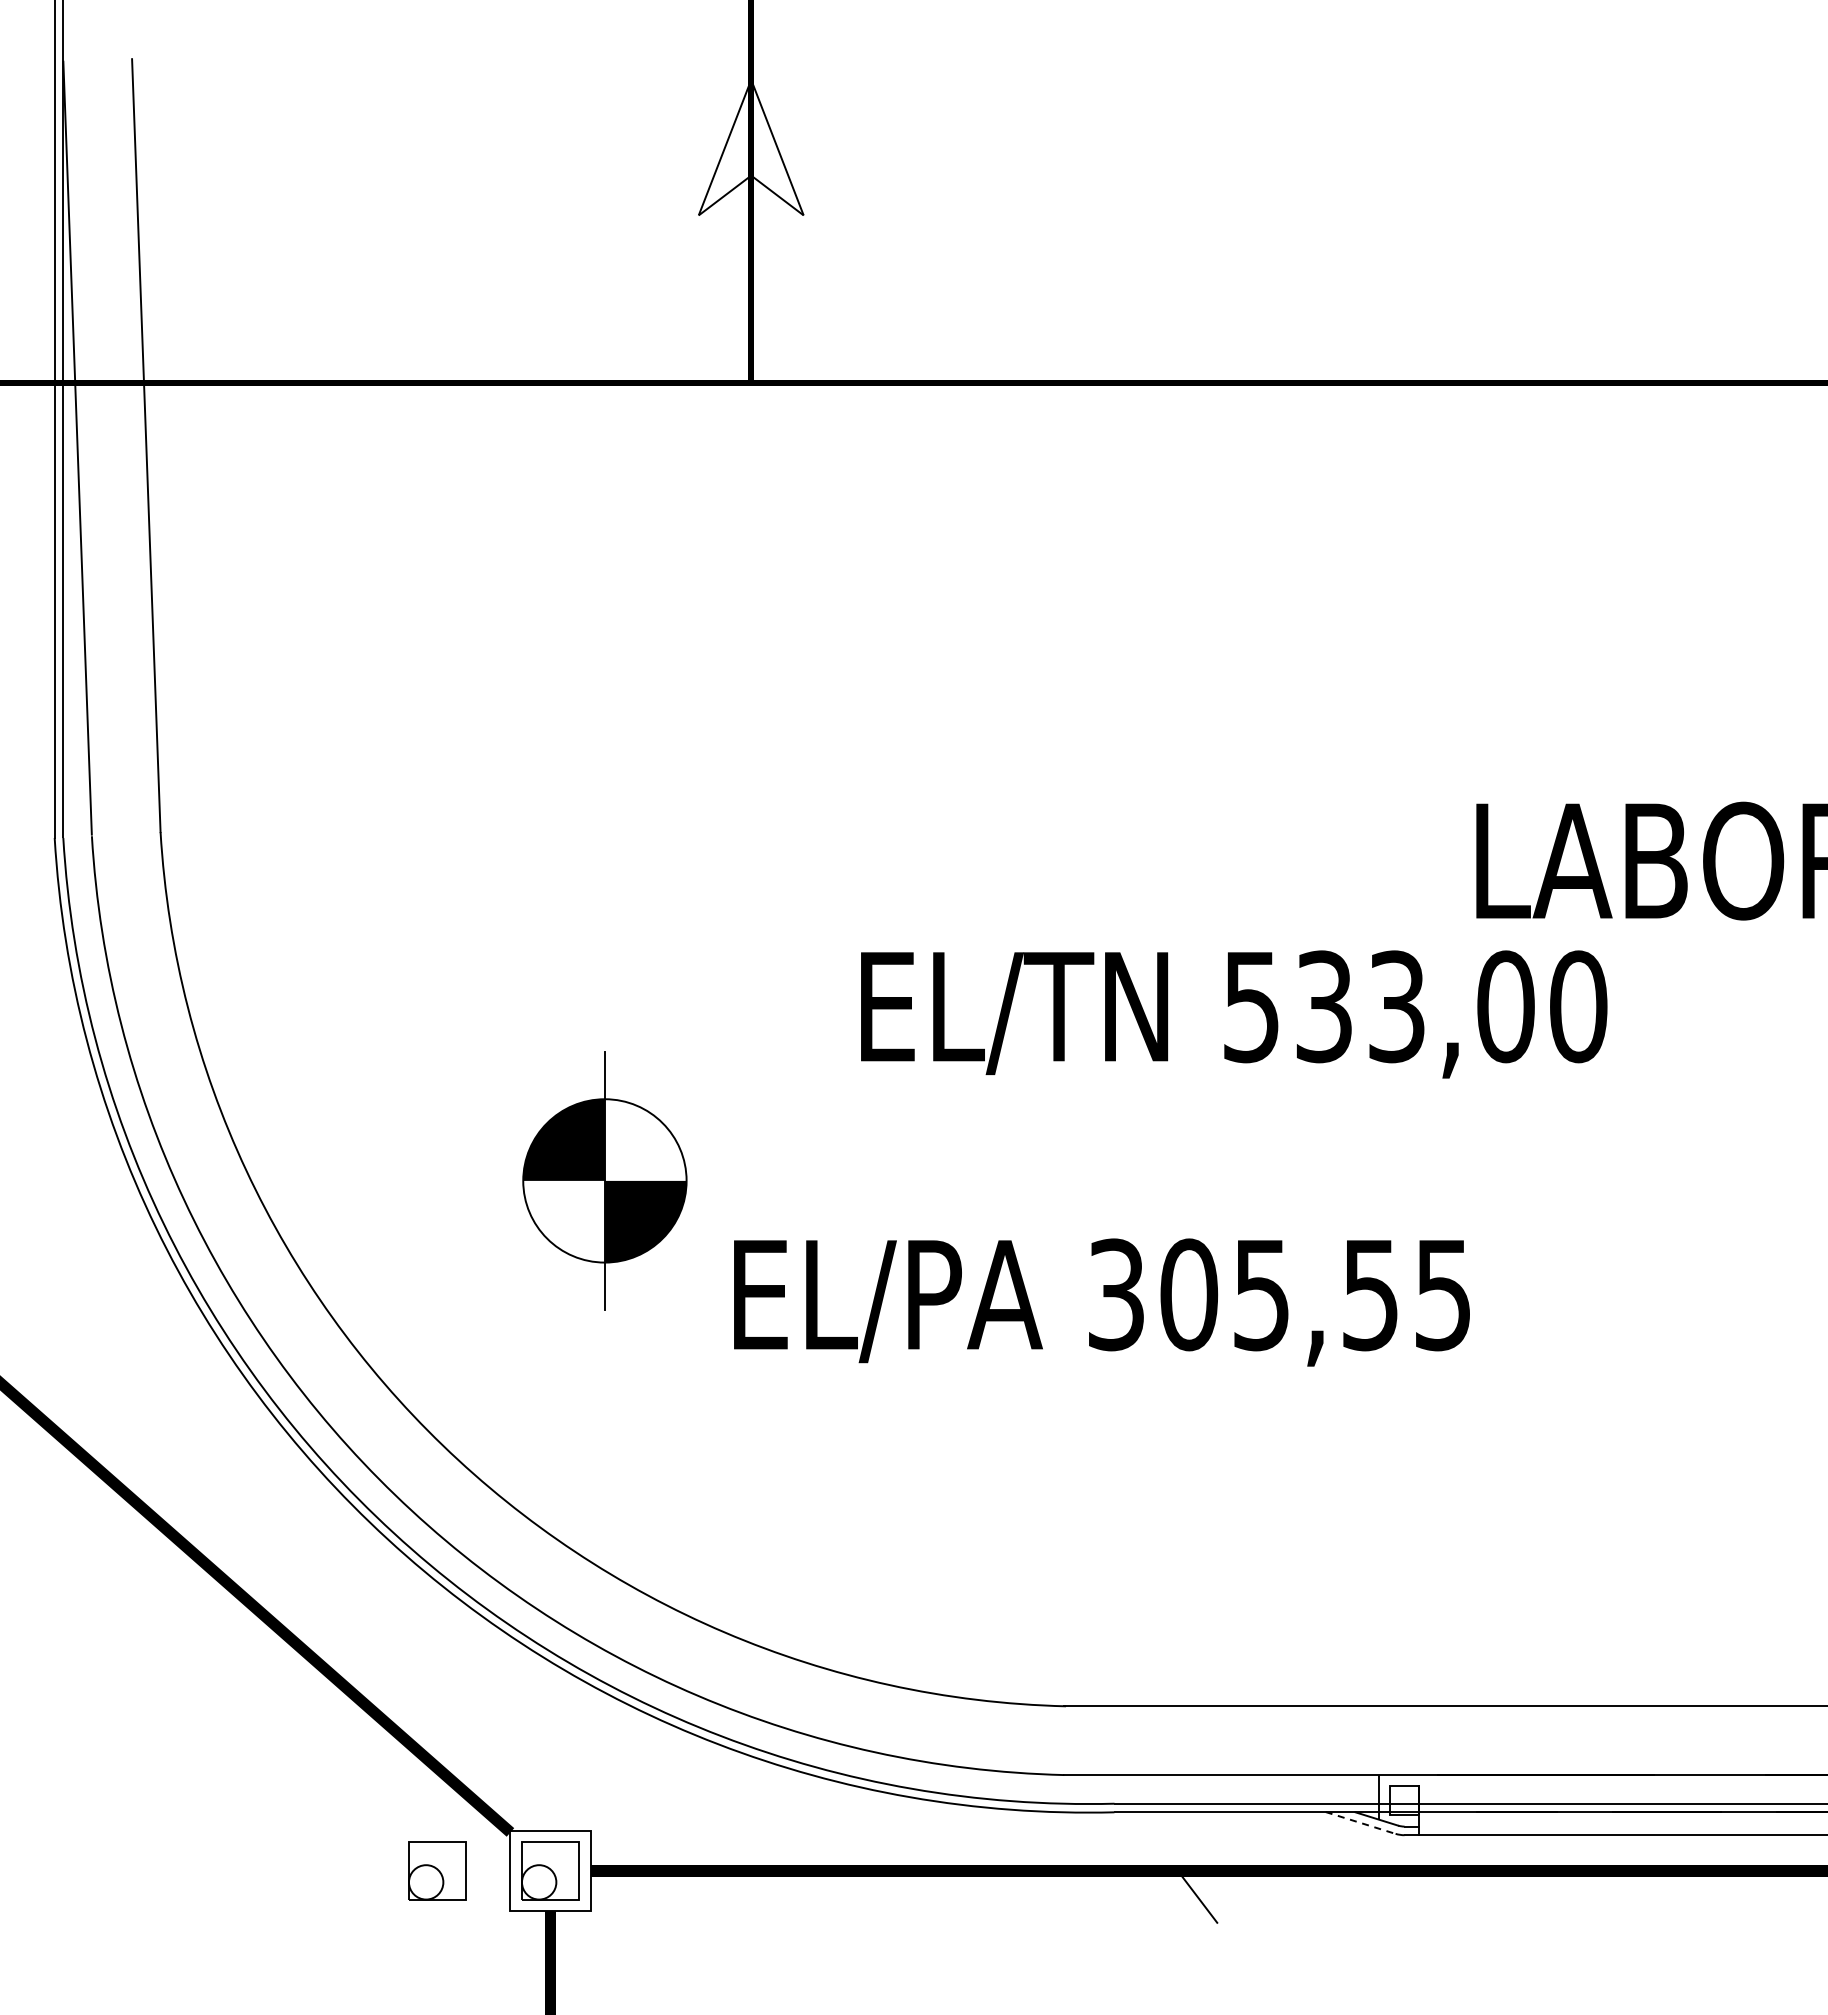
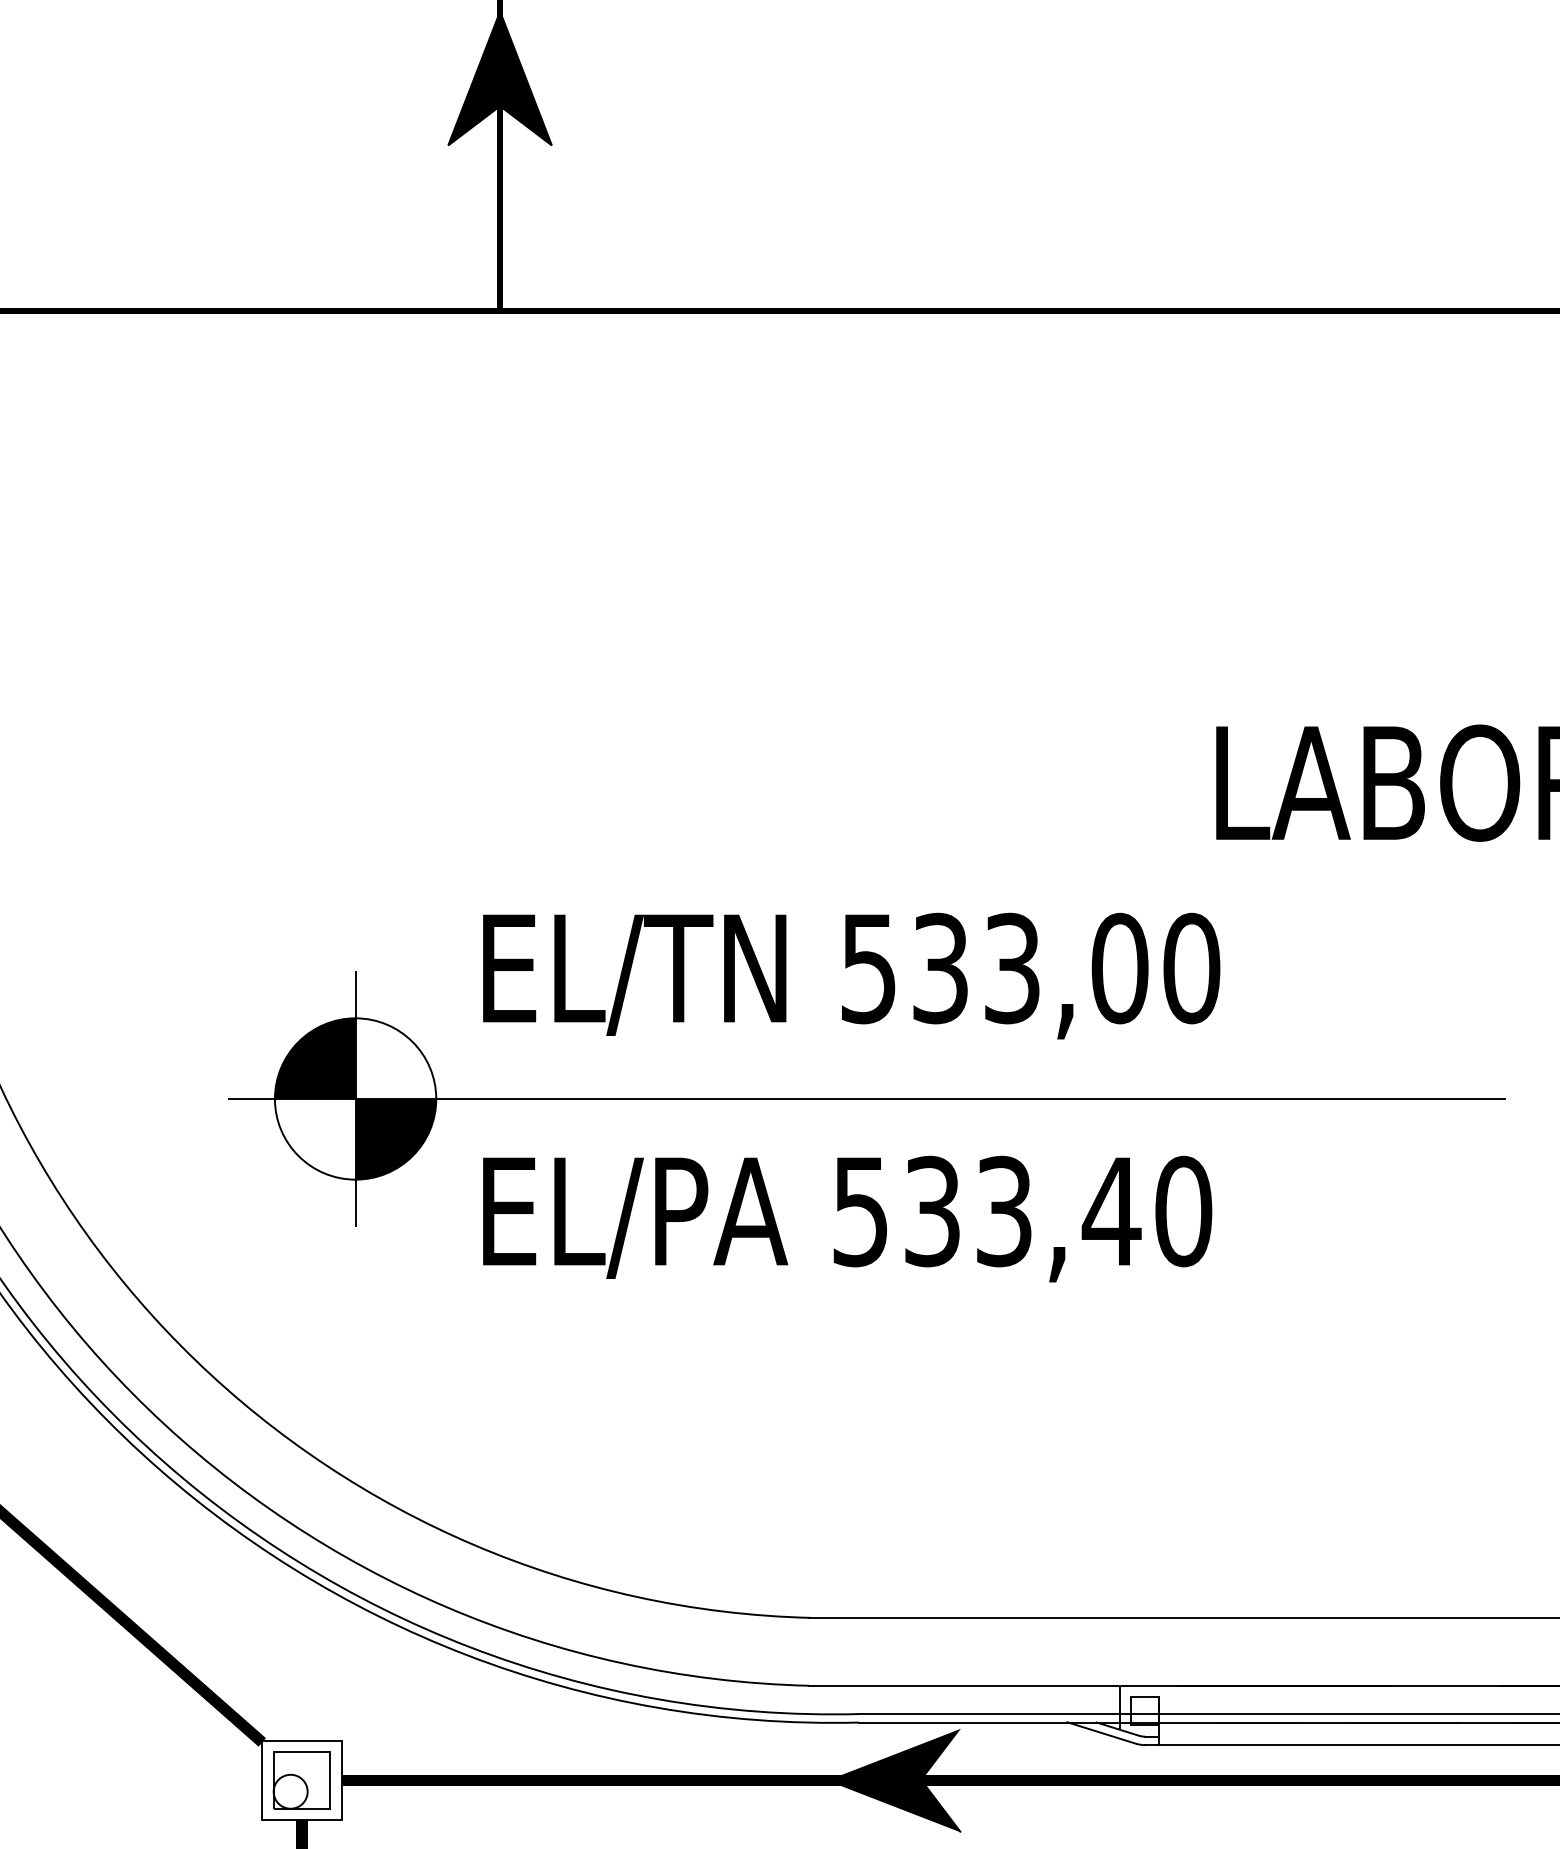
fill: (750, 147) -> (499, 78), added
text: (1234, 1014) -> (851, 976), moved
line: (1122, 1180) -> (866, 1098), added
text: (1280, 1294) -> (1022, 1211), 305,55 -> 533,40
line: (1360, 1822) -> (1101, 1732), dashed -> solid
part: (437, 1870) -> (190, 1780), removed
fill: (1149, 1870) -> (893, 1780), added

